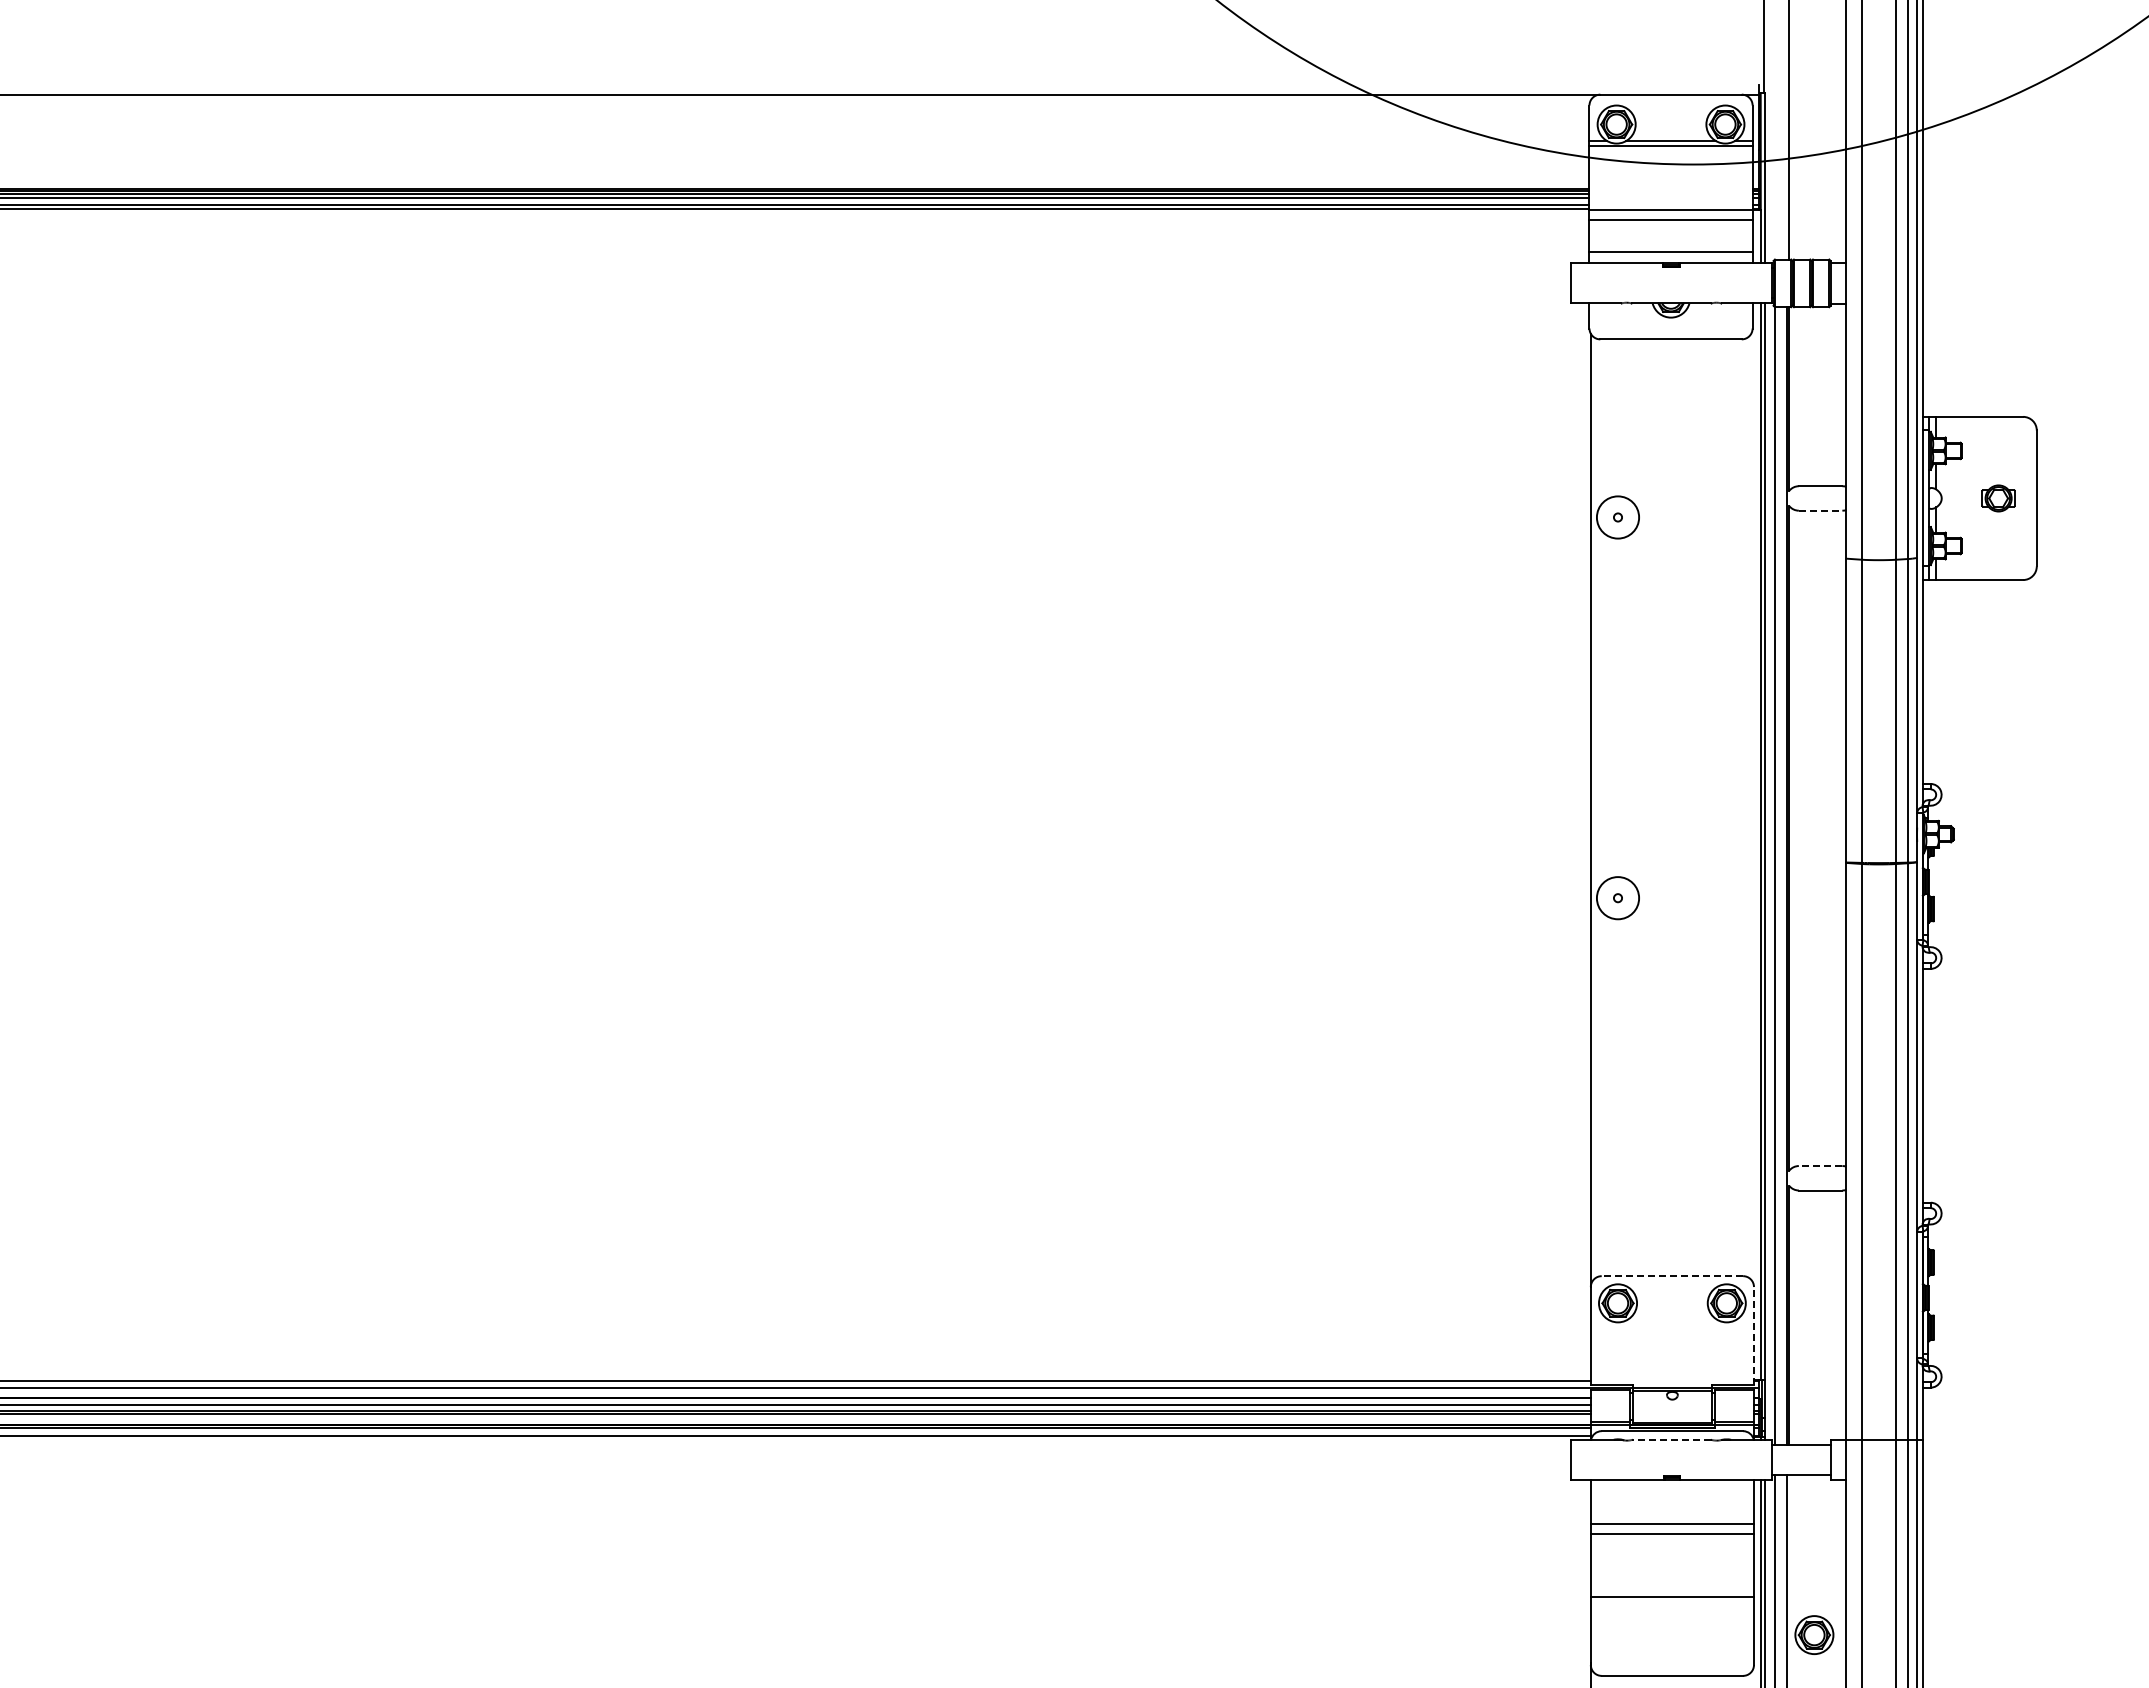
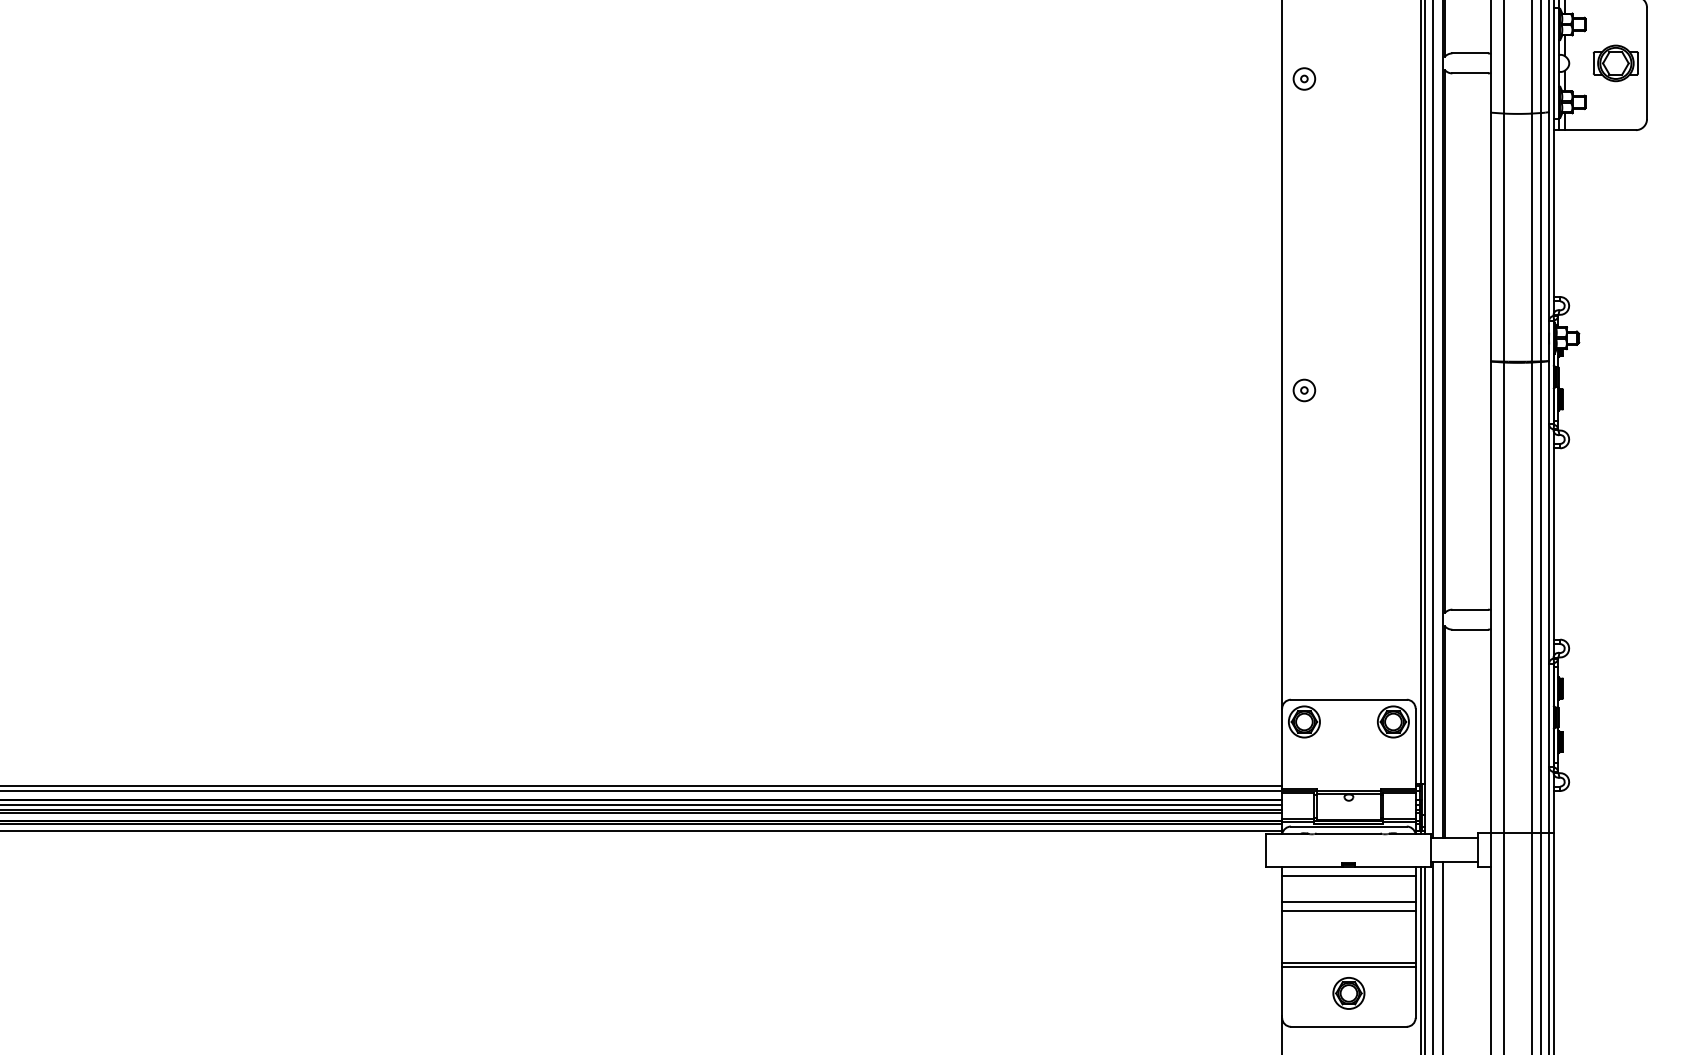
part: (1998, 498) -> (1615, 63), size x1.67
line: (1820, 510) -> (1470, 73), dashed -> solid
circle: (1617, 517) -> (1303, 79), size x0.62
circle: (1617, 898) -> (1303, 390), size x0.62
line: (1820, 1166) -> (1470, 610), dashed -> solid
line: (1672, 1276) -> (1348, 700), dashed -> solid
line: (1753, 1335) -> (1415, 748), dashed -> solid
line: (1671, 1439) -> (1348, 833), dashed -> solid
line: (1671, 1490) -> (1348, 875), added
line: (1671, 1602) -> (1348, 966), added
part: (1814, 1634) -> (1348, 992), moved

